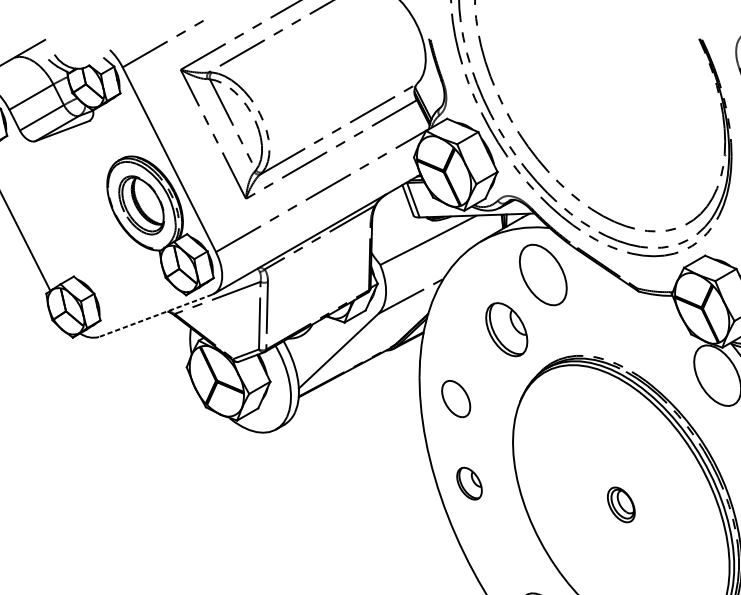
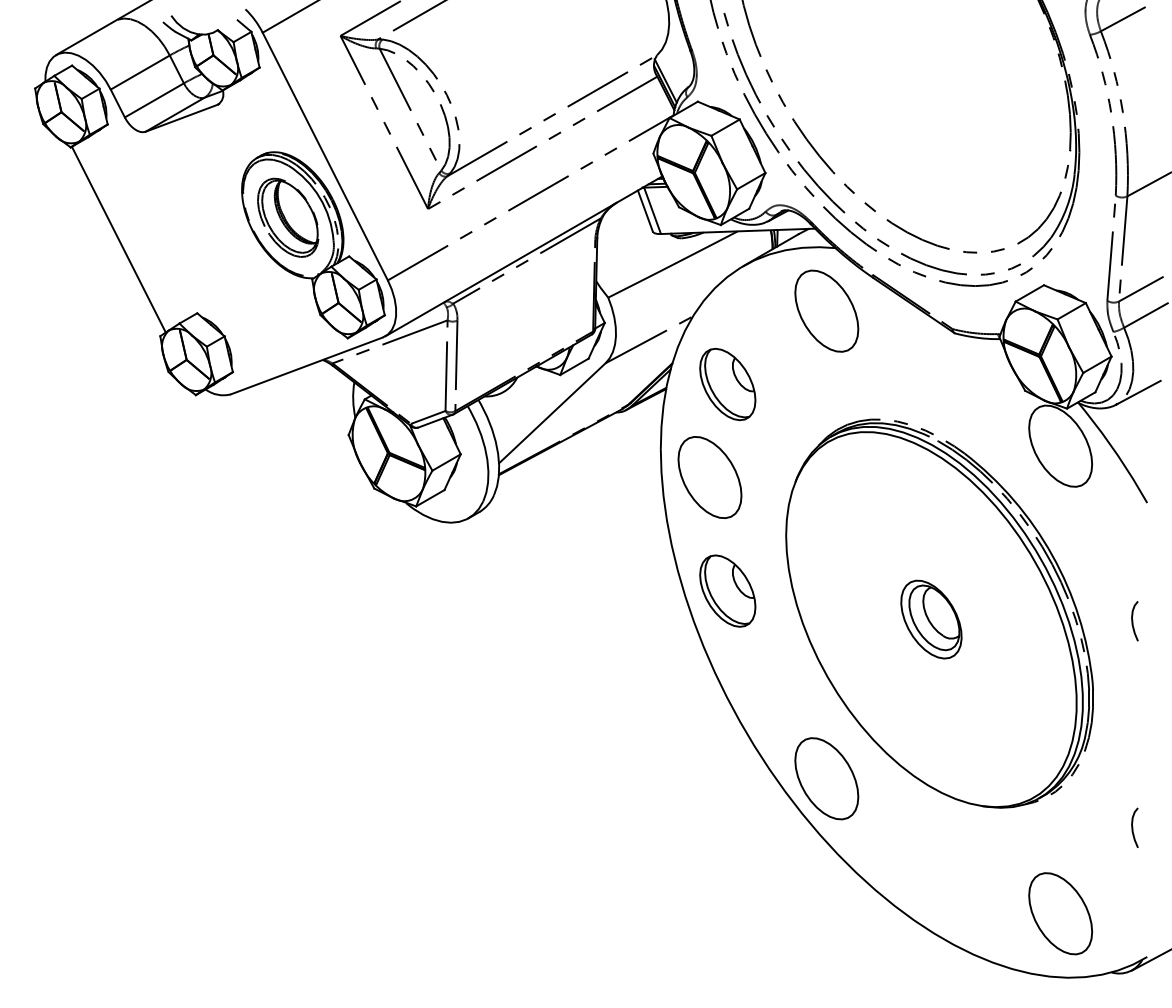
line: (155, 316) -> (306, 366), dashed -> solid
part: (506, 329) -> (727, 384), moved
part: (455, 399) -> (709, 477), size x1.67
part: (469, 483) -> (727, 590), size x1.67
part: (621, 504) -> (931, 619), size x1.67

